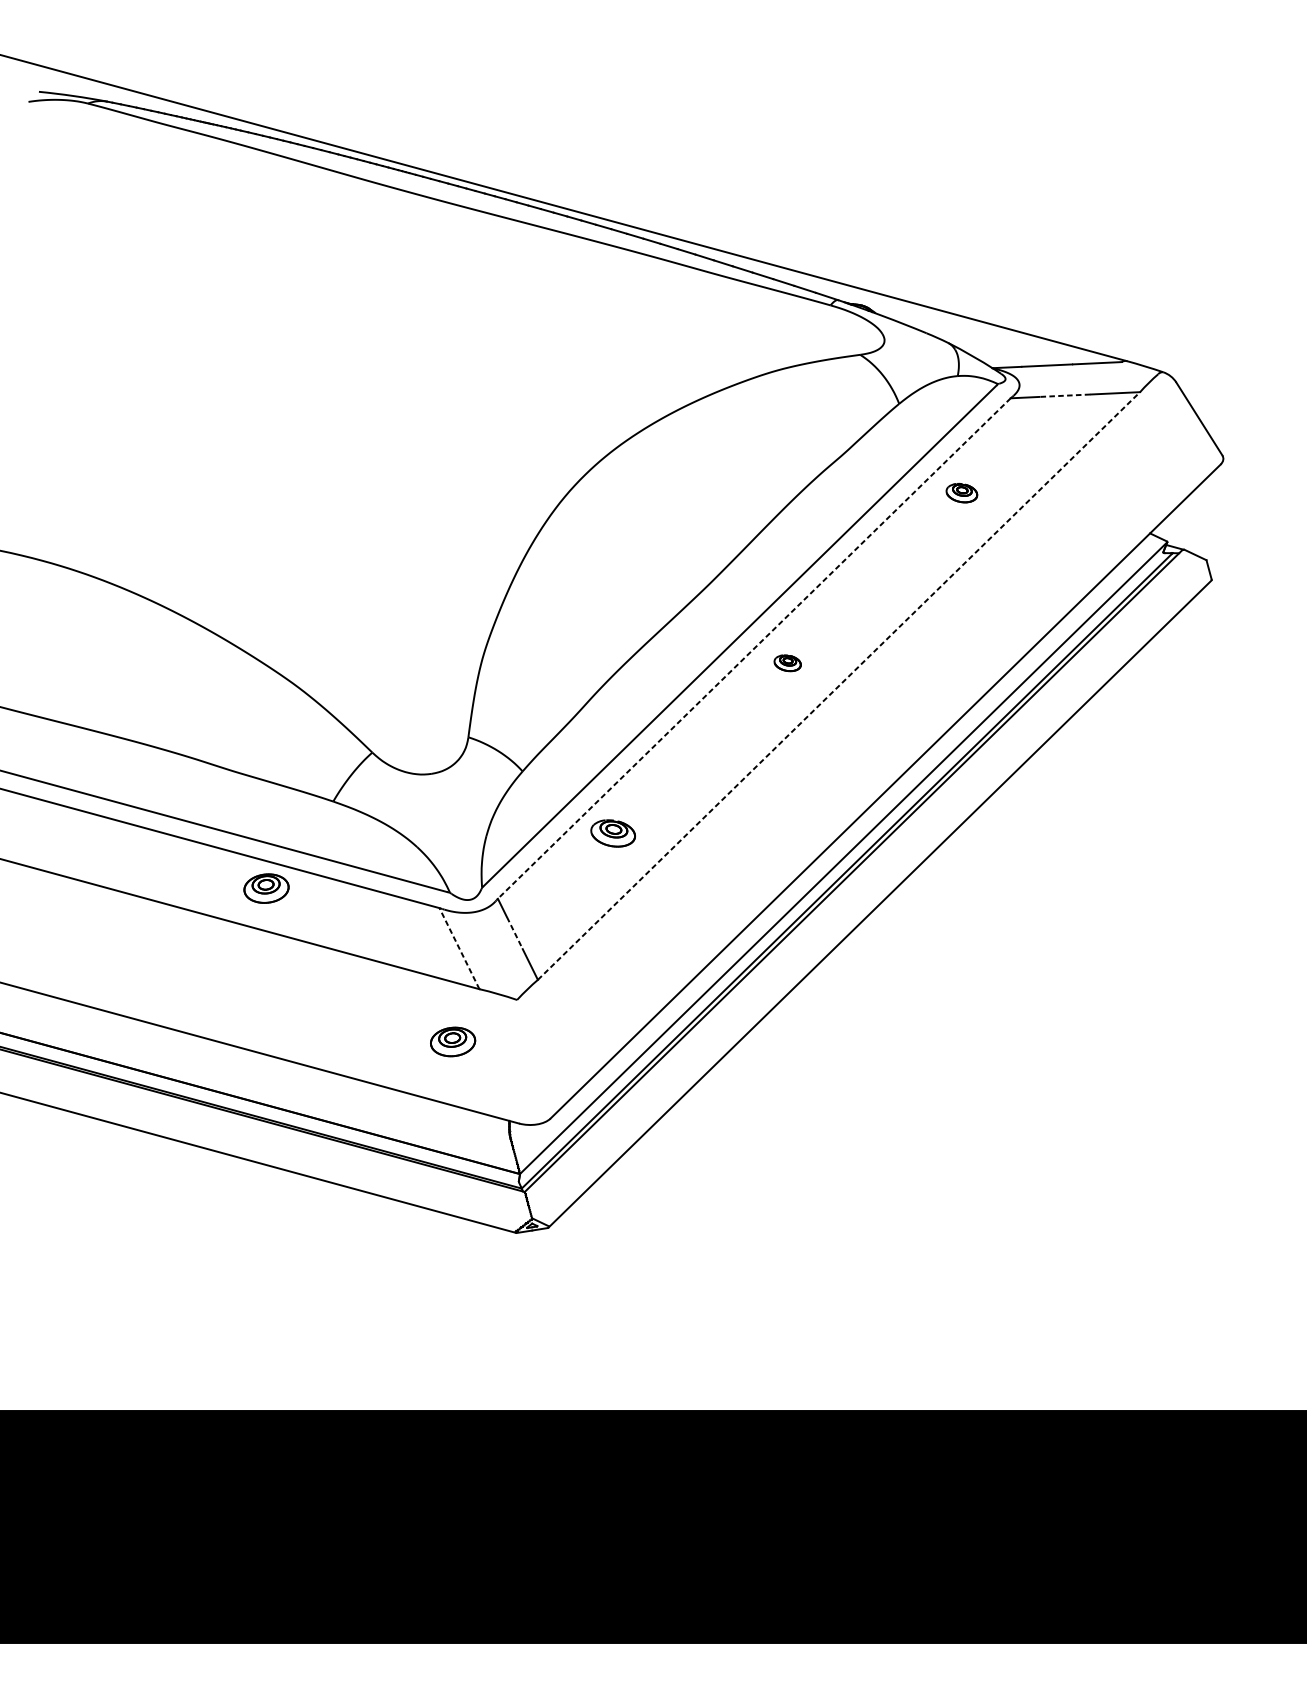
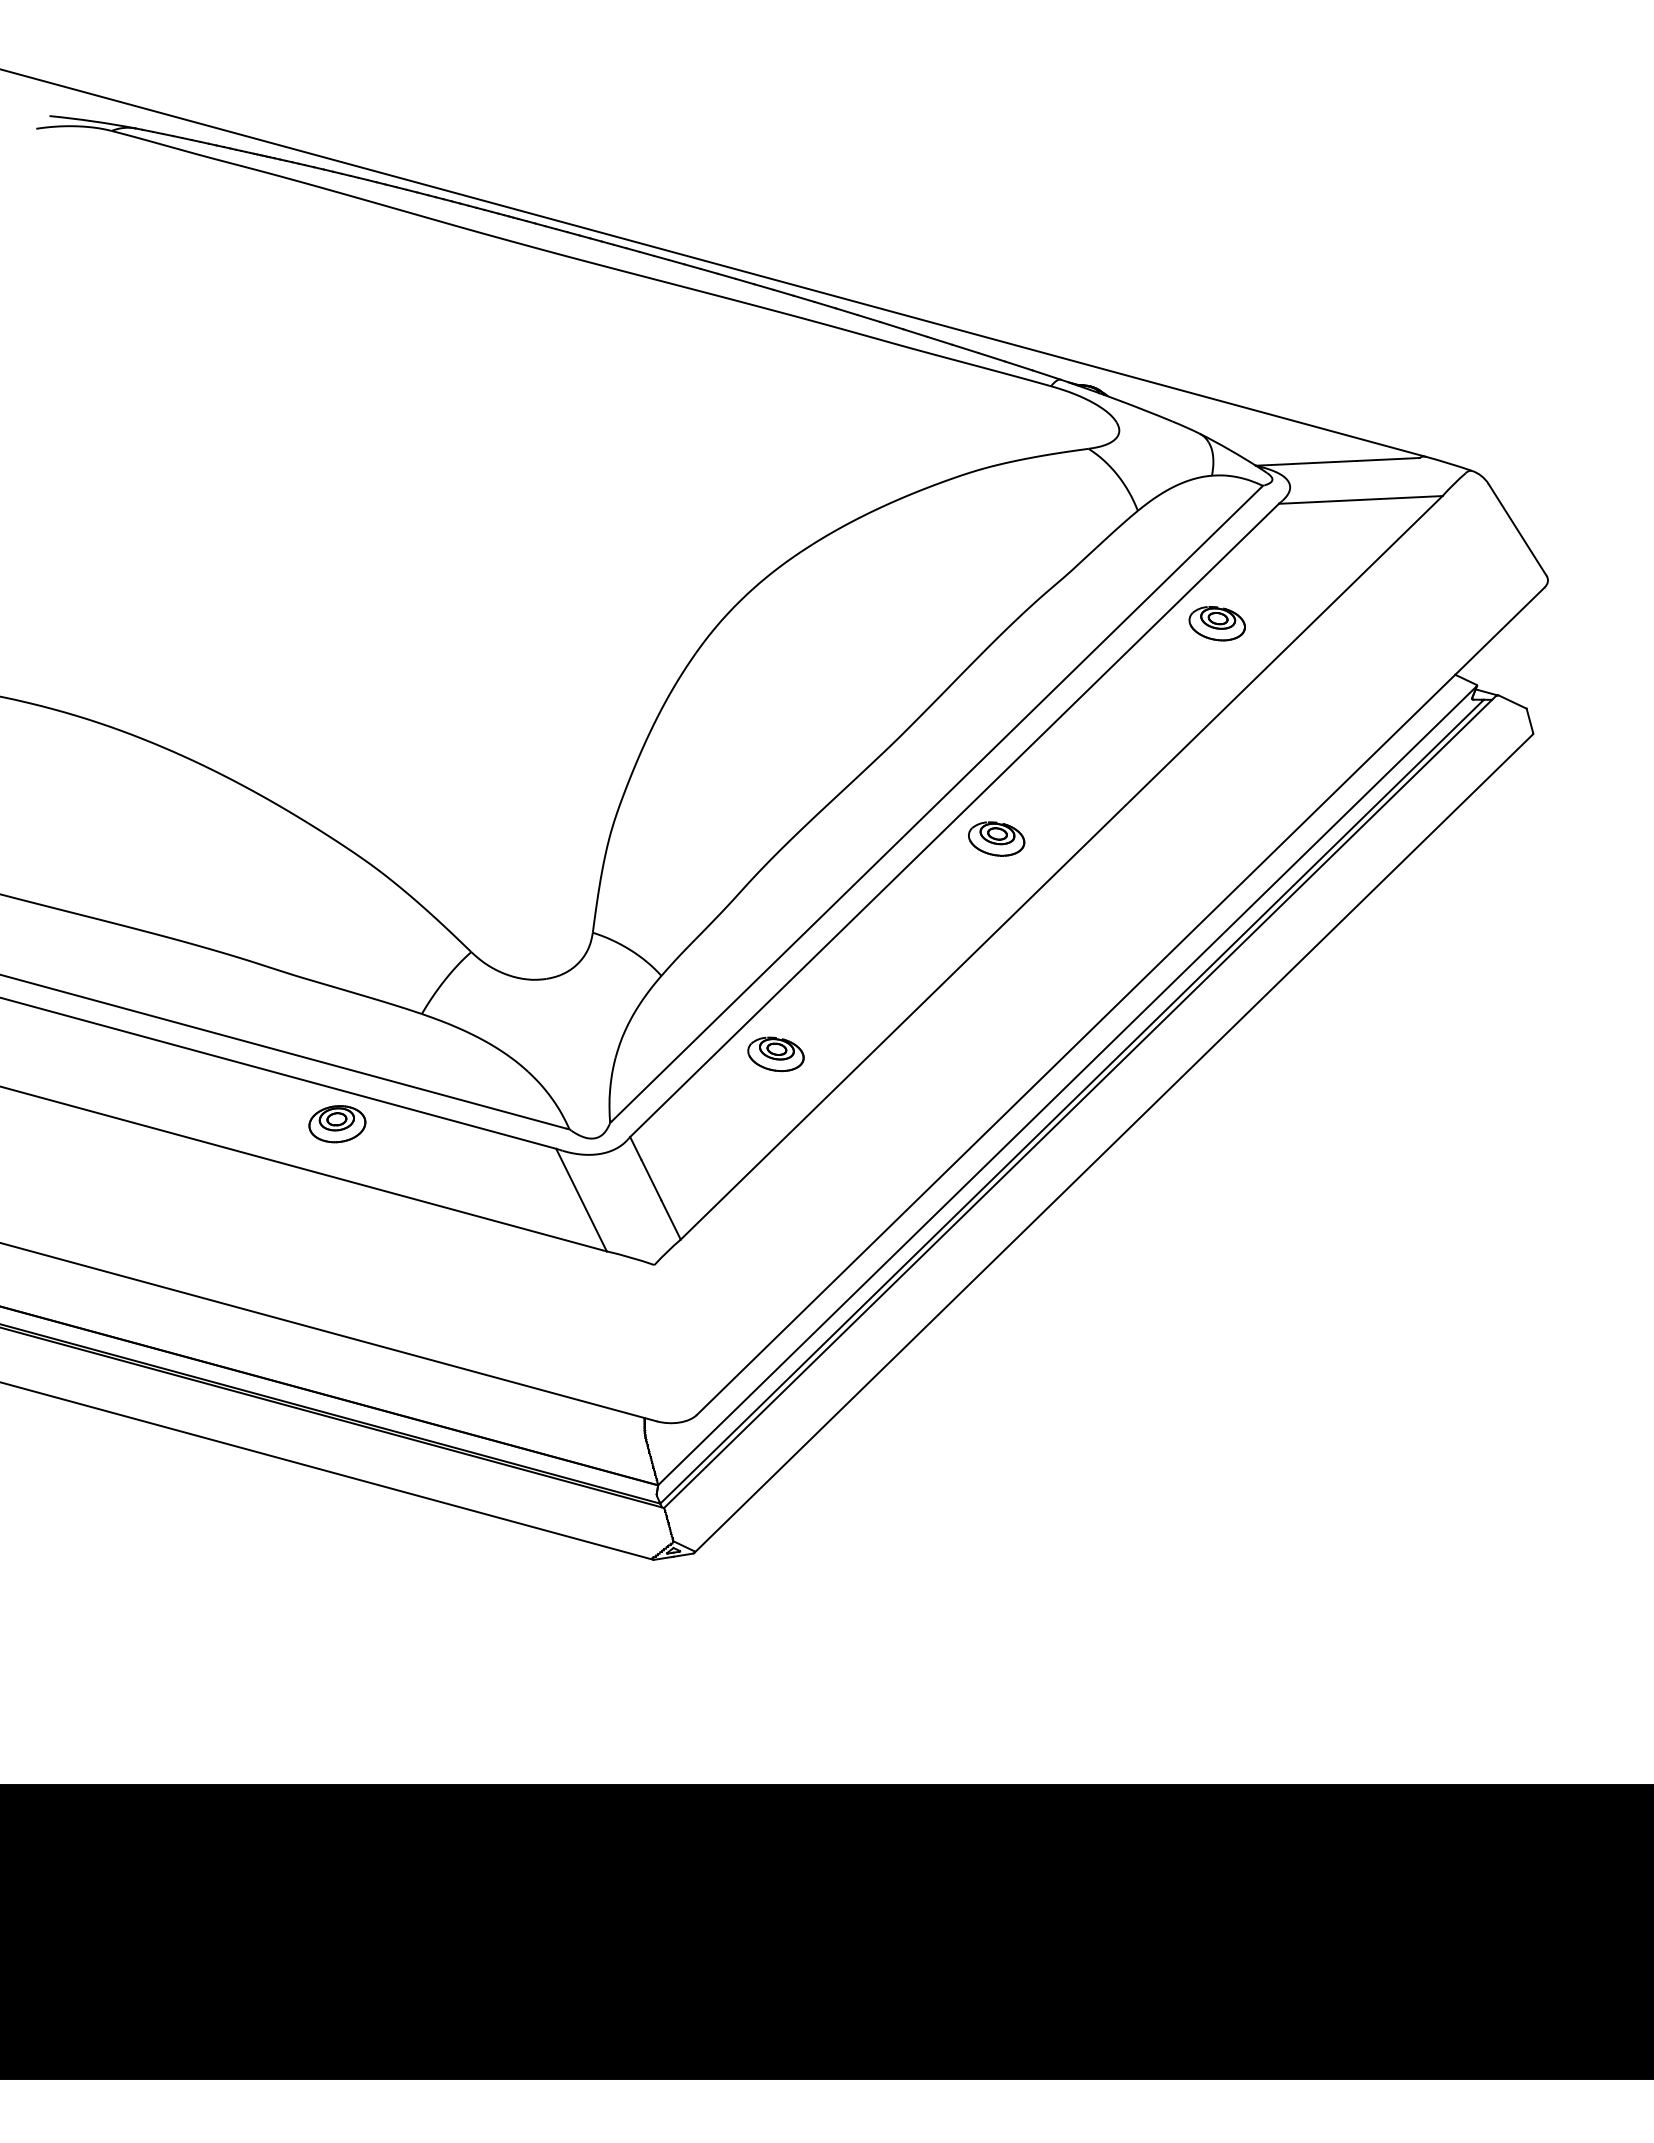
line: (1064, 395) -> (1347, 500), dashed -> solid
part: (961, 492) -> (1216, 623), size x1.43
line: (754, 648) -> (954, 820), dashed -> solid
part: (787, 662) -> (996, 838), size x1.67
line: (839, 685) -> (1062, 867), dashed -> solid
line: (514, 933) -> (651, 1180), dashed -> solid
line: (459, 948) -> (581, 1199), dashed -> solid
part: (453, 1042) -> (573, 1318), removed

